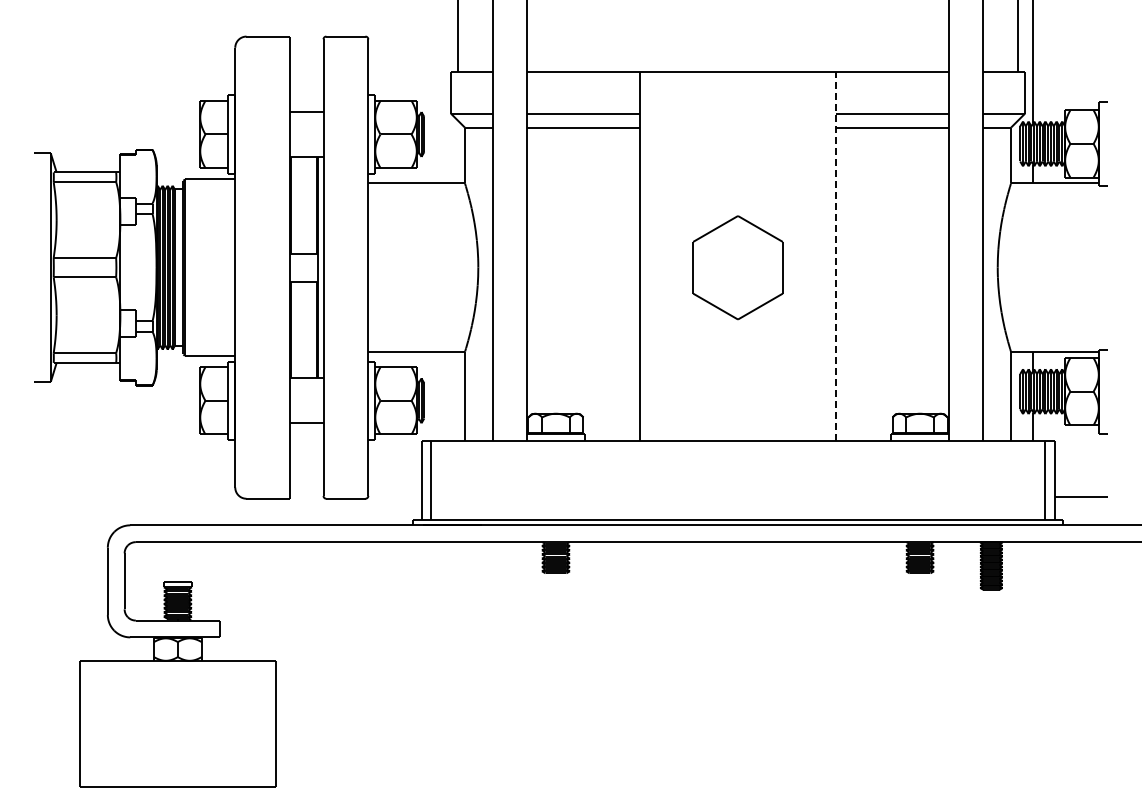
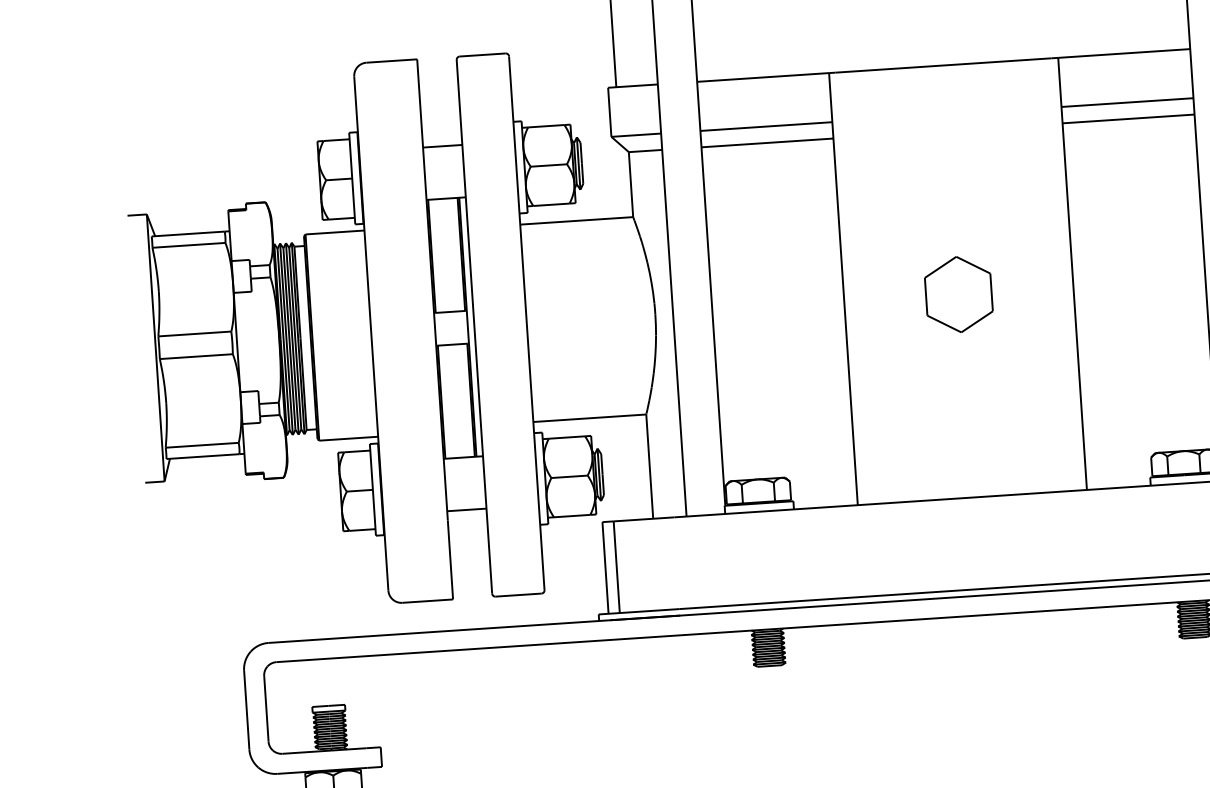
line: (836, 256) -> (1073, 273), dashed -> solid
part: (737, 267) -> (958, 294), size x0.62

